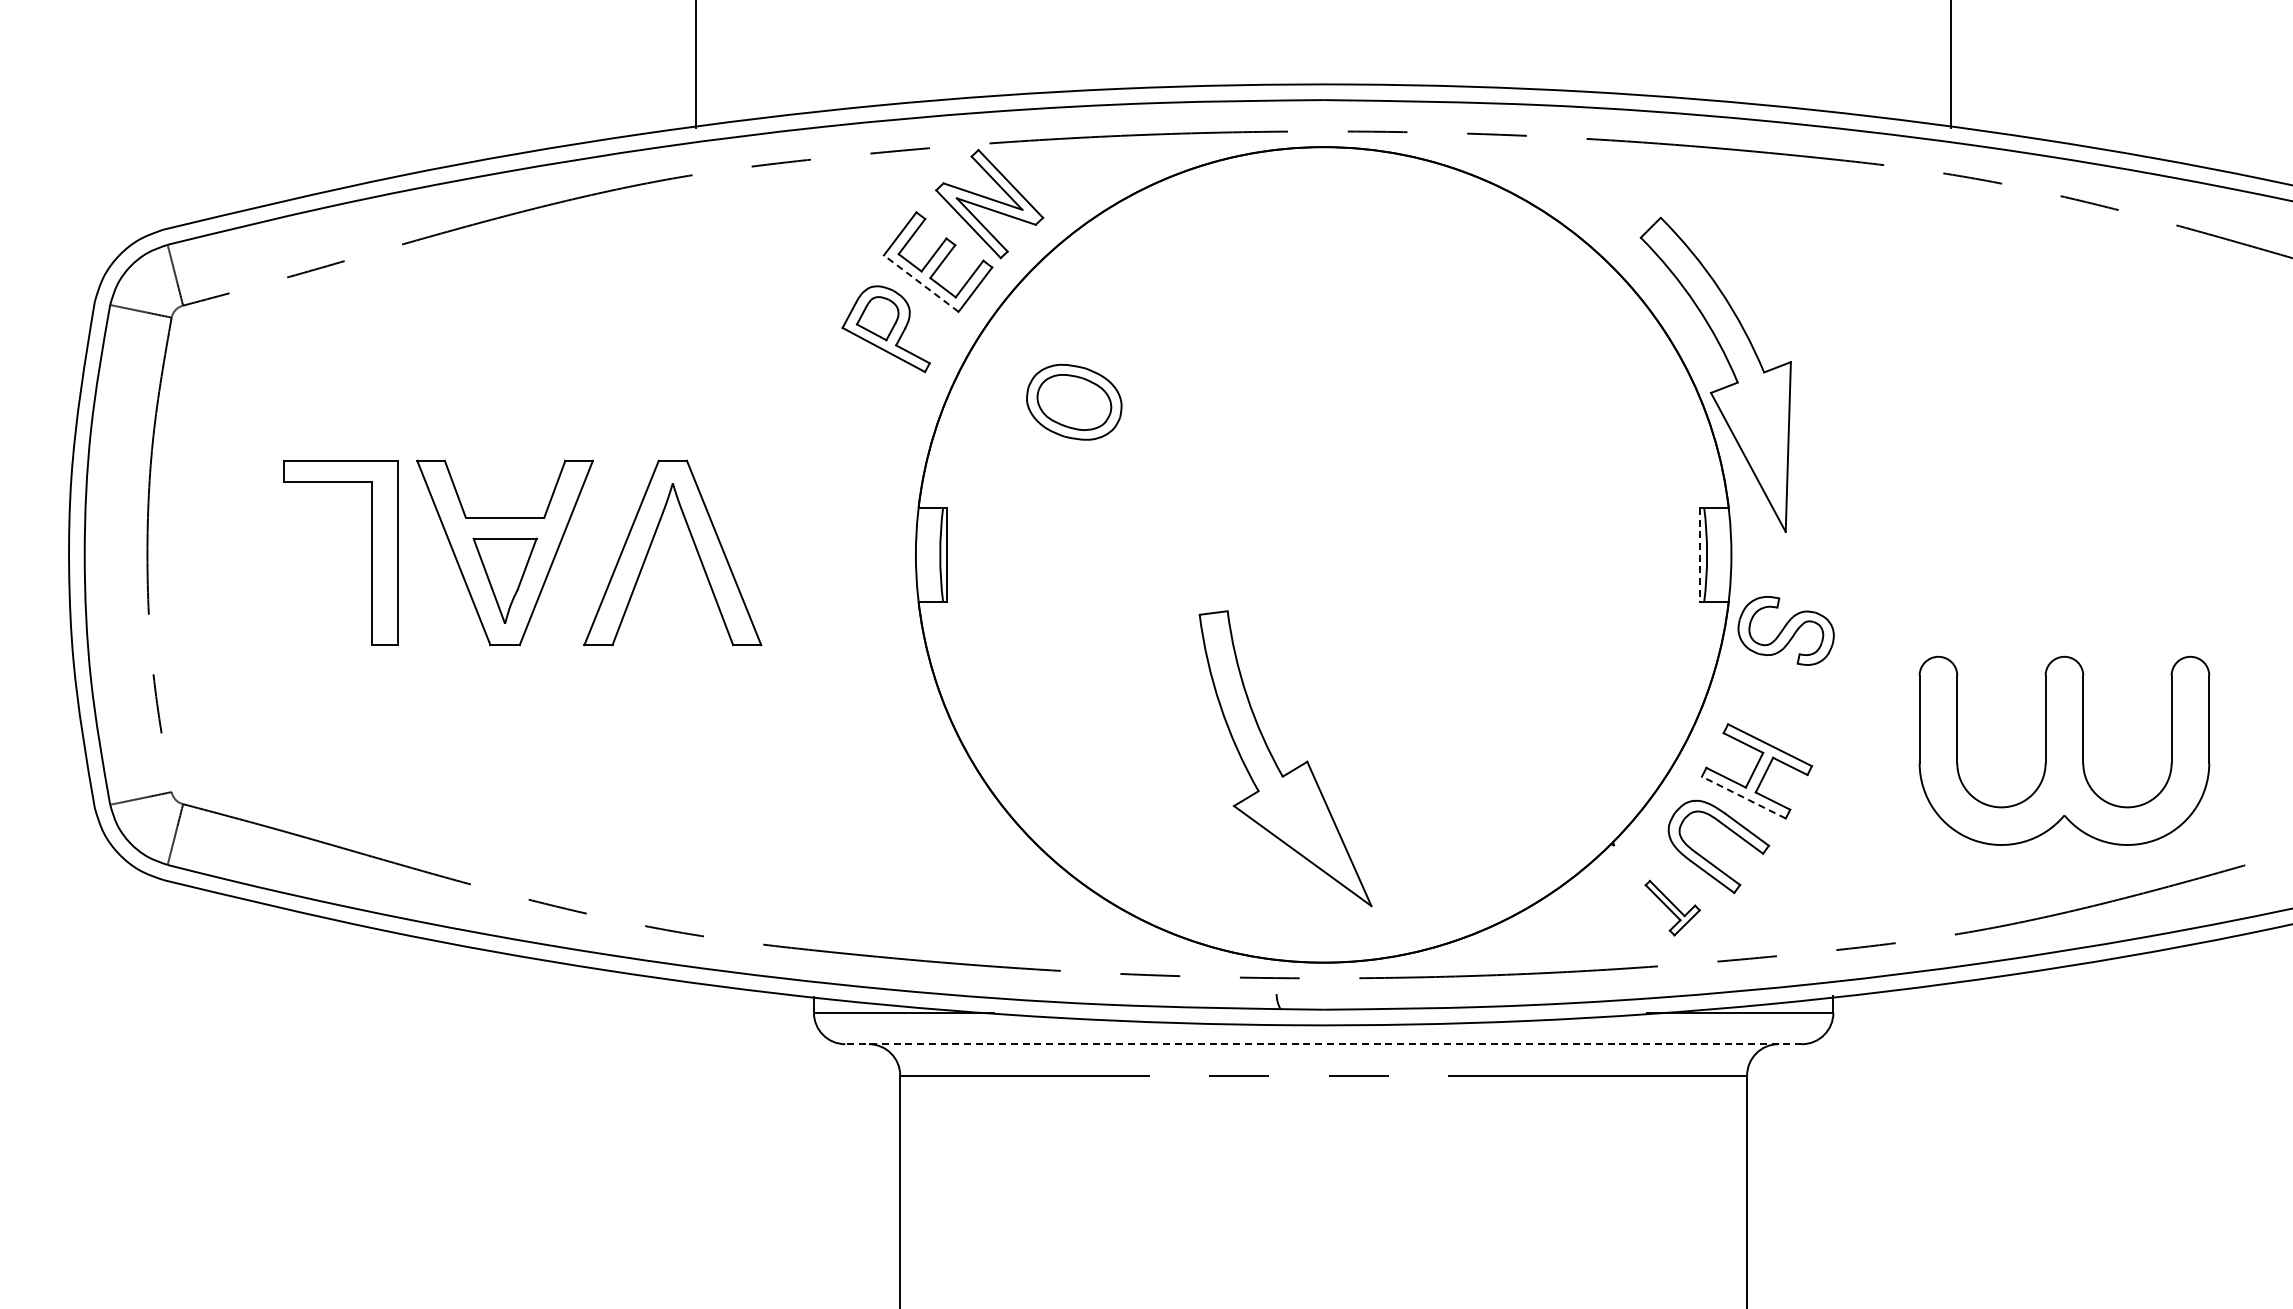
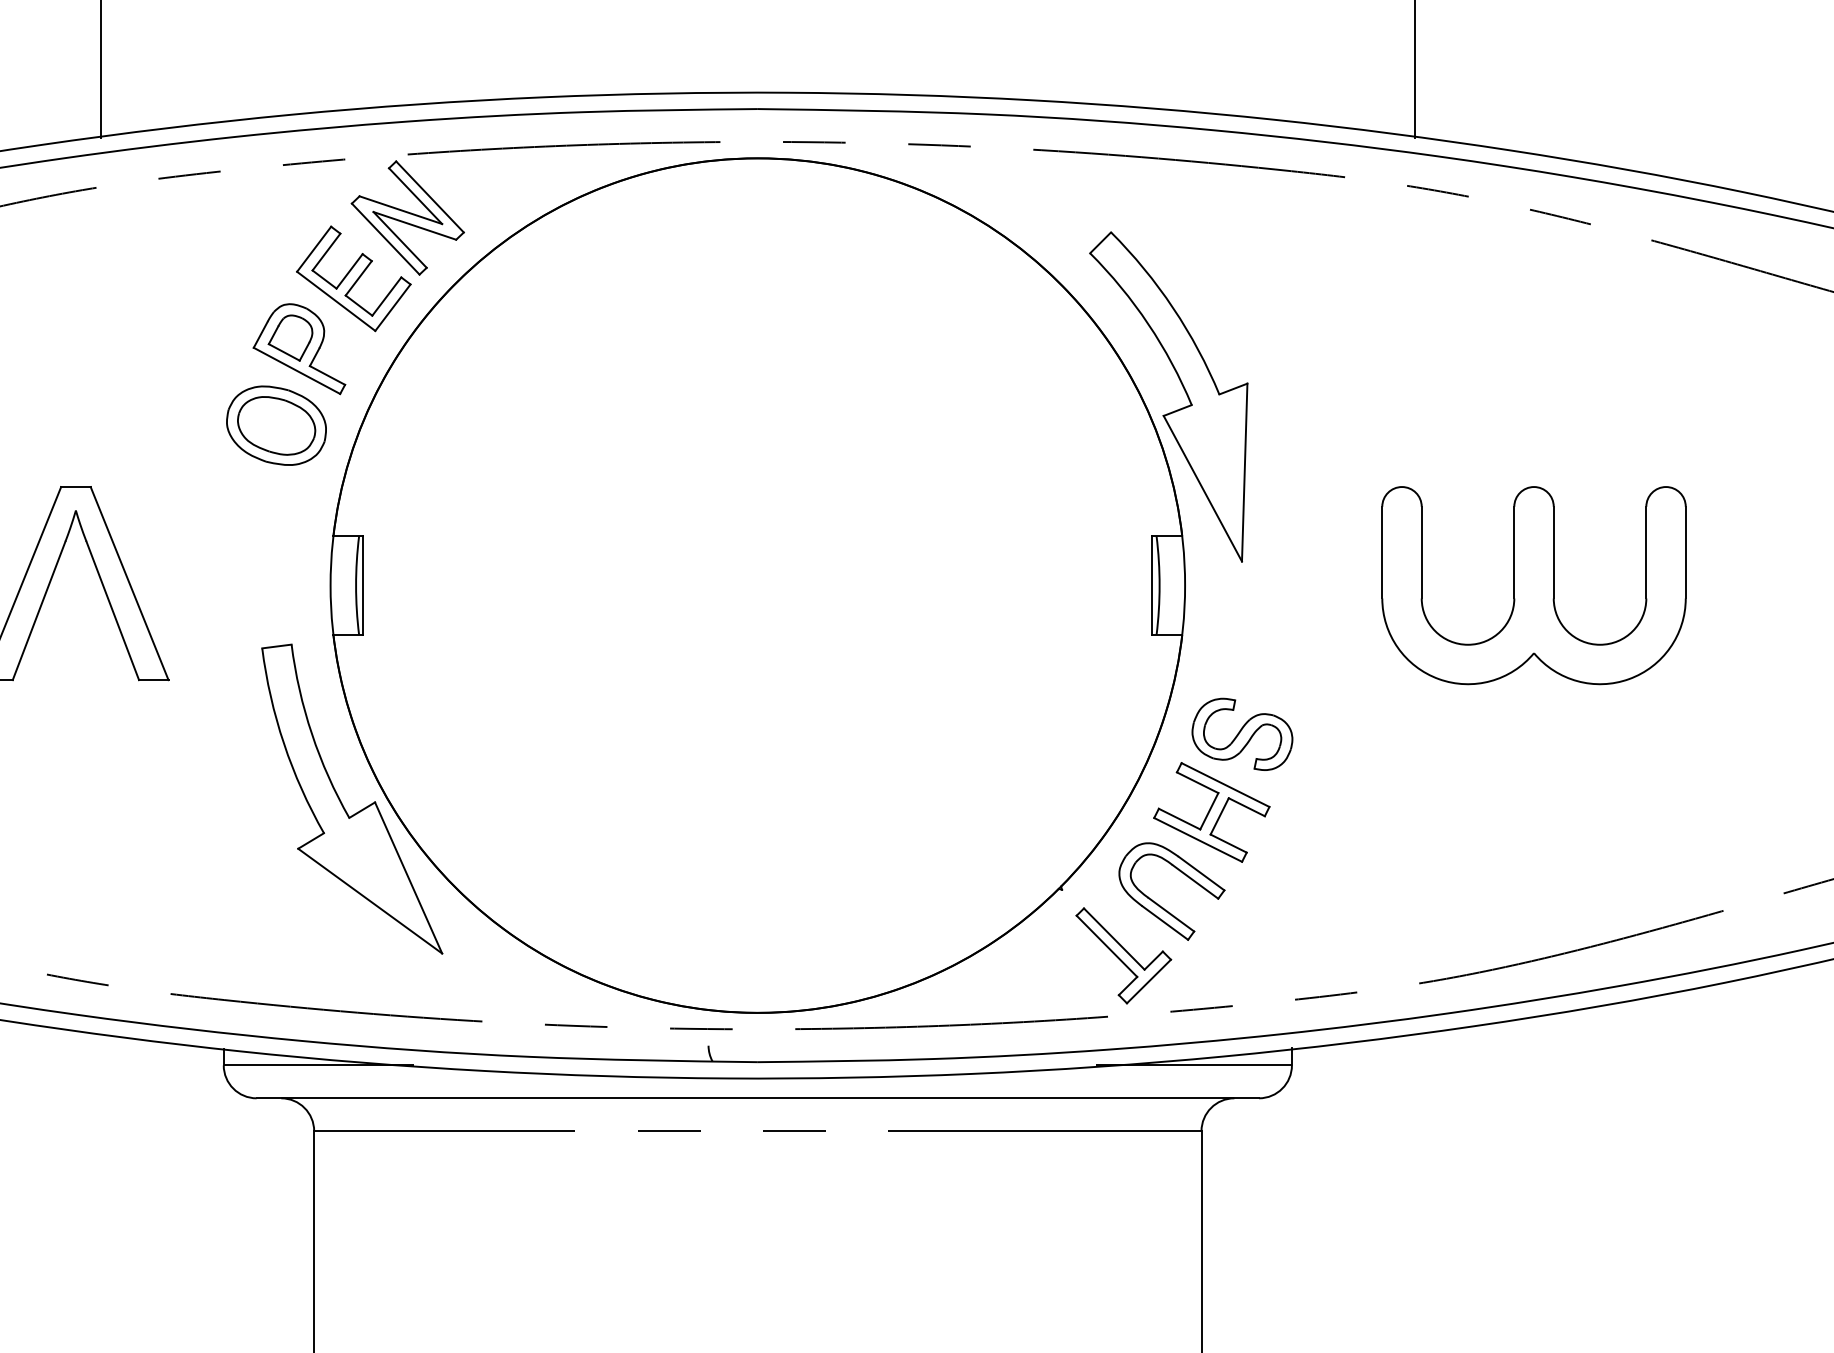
line: (921, 283) -> (336, 301), dashed -> solid
part: (1074, 401) -> (276, 424), moved
line: (1700, 555) -> (1152, 586), dashed -> solid
part: (1785, 630) -> (1241, 733), moved
part: (2064, 750) -> (1534, 585), moved
part: (1276, 762) -> (342, 803), moved
line: (1743, 797) -> (1197, 839), dashed -> solid
part: (1672, 907) -> (1123, 955), size x1.67
line: (1323, 1044) -> (757, 1098), dashed -> solid

